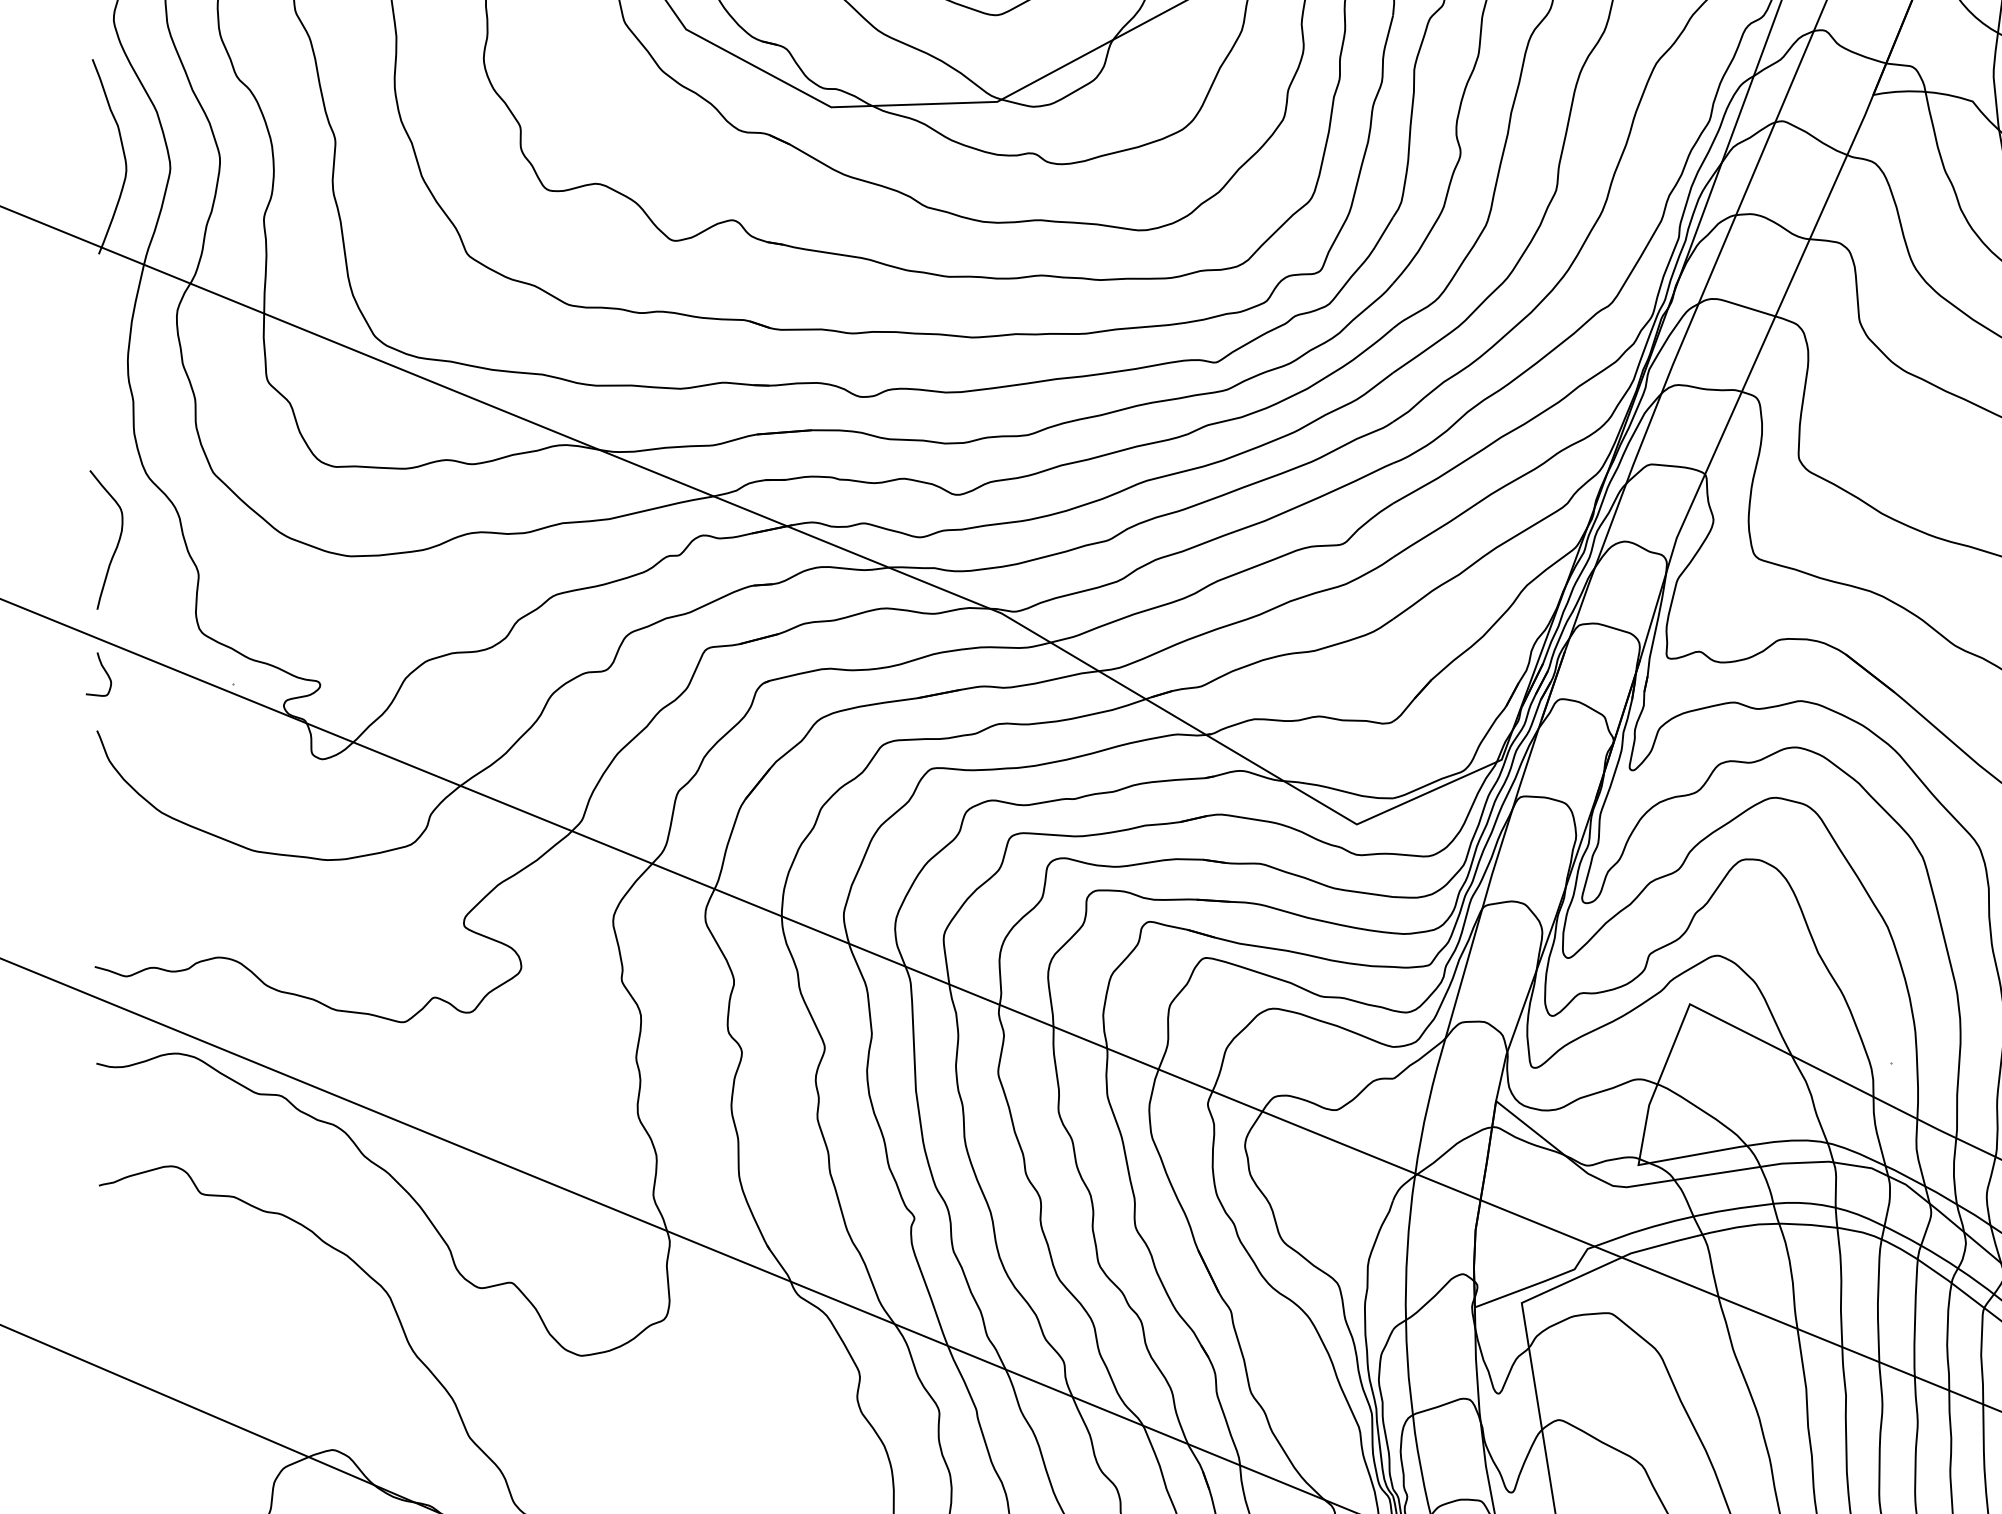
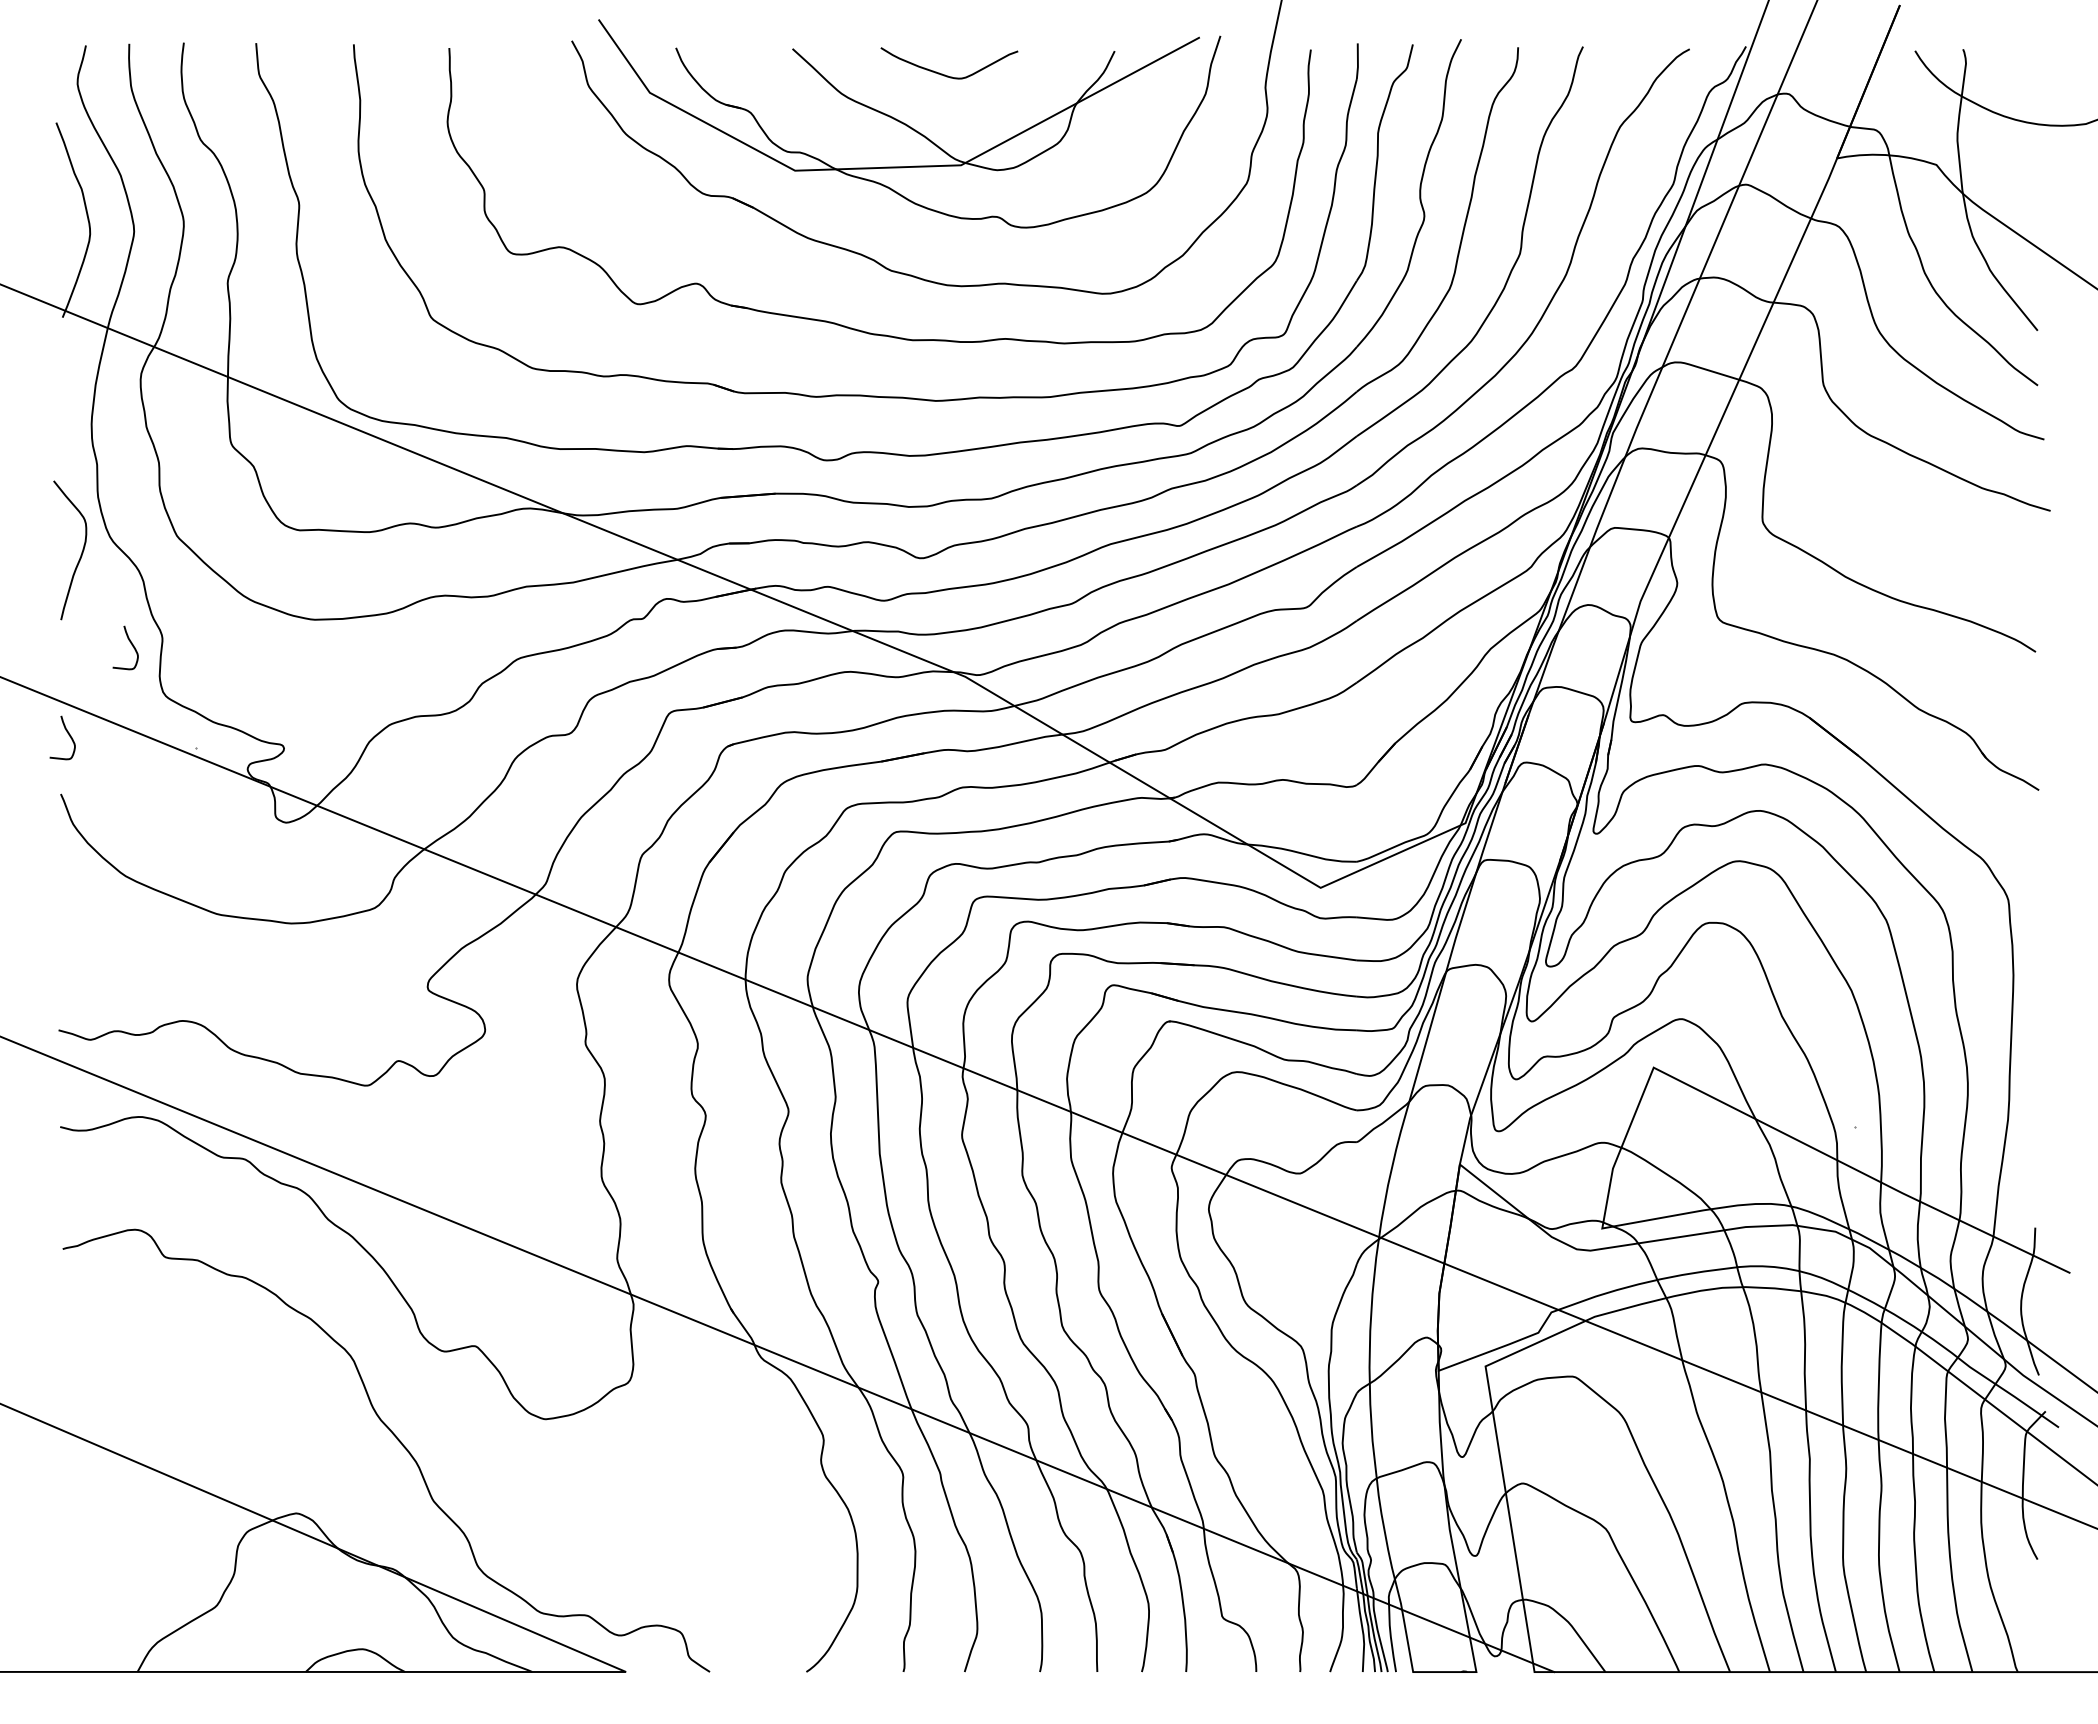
curve: (117, 542) -> (81, 552), moved
curve: (167, 582) -> (131, 645), added

